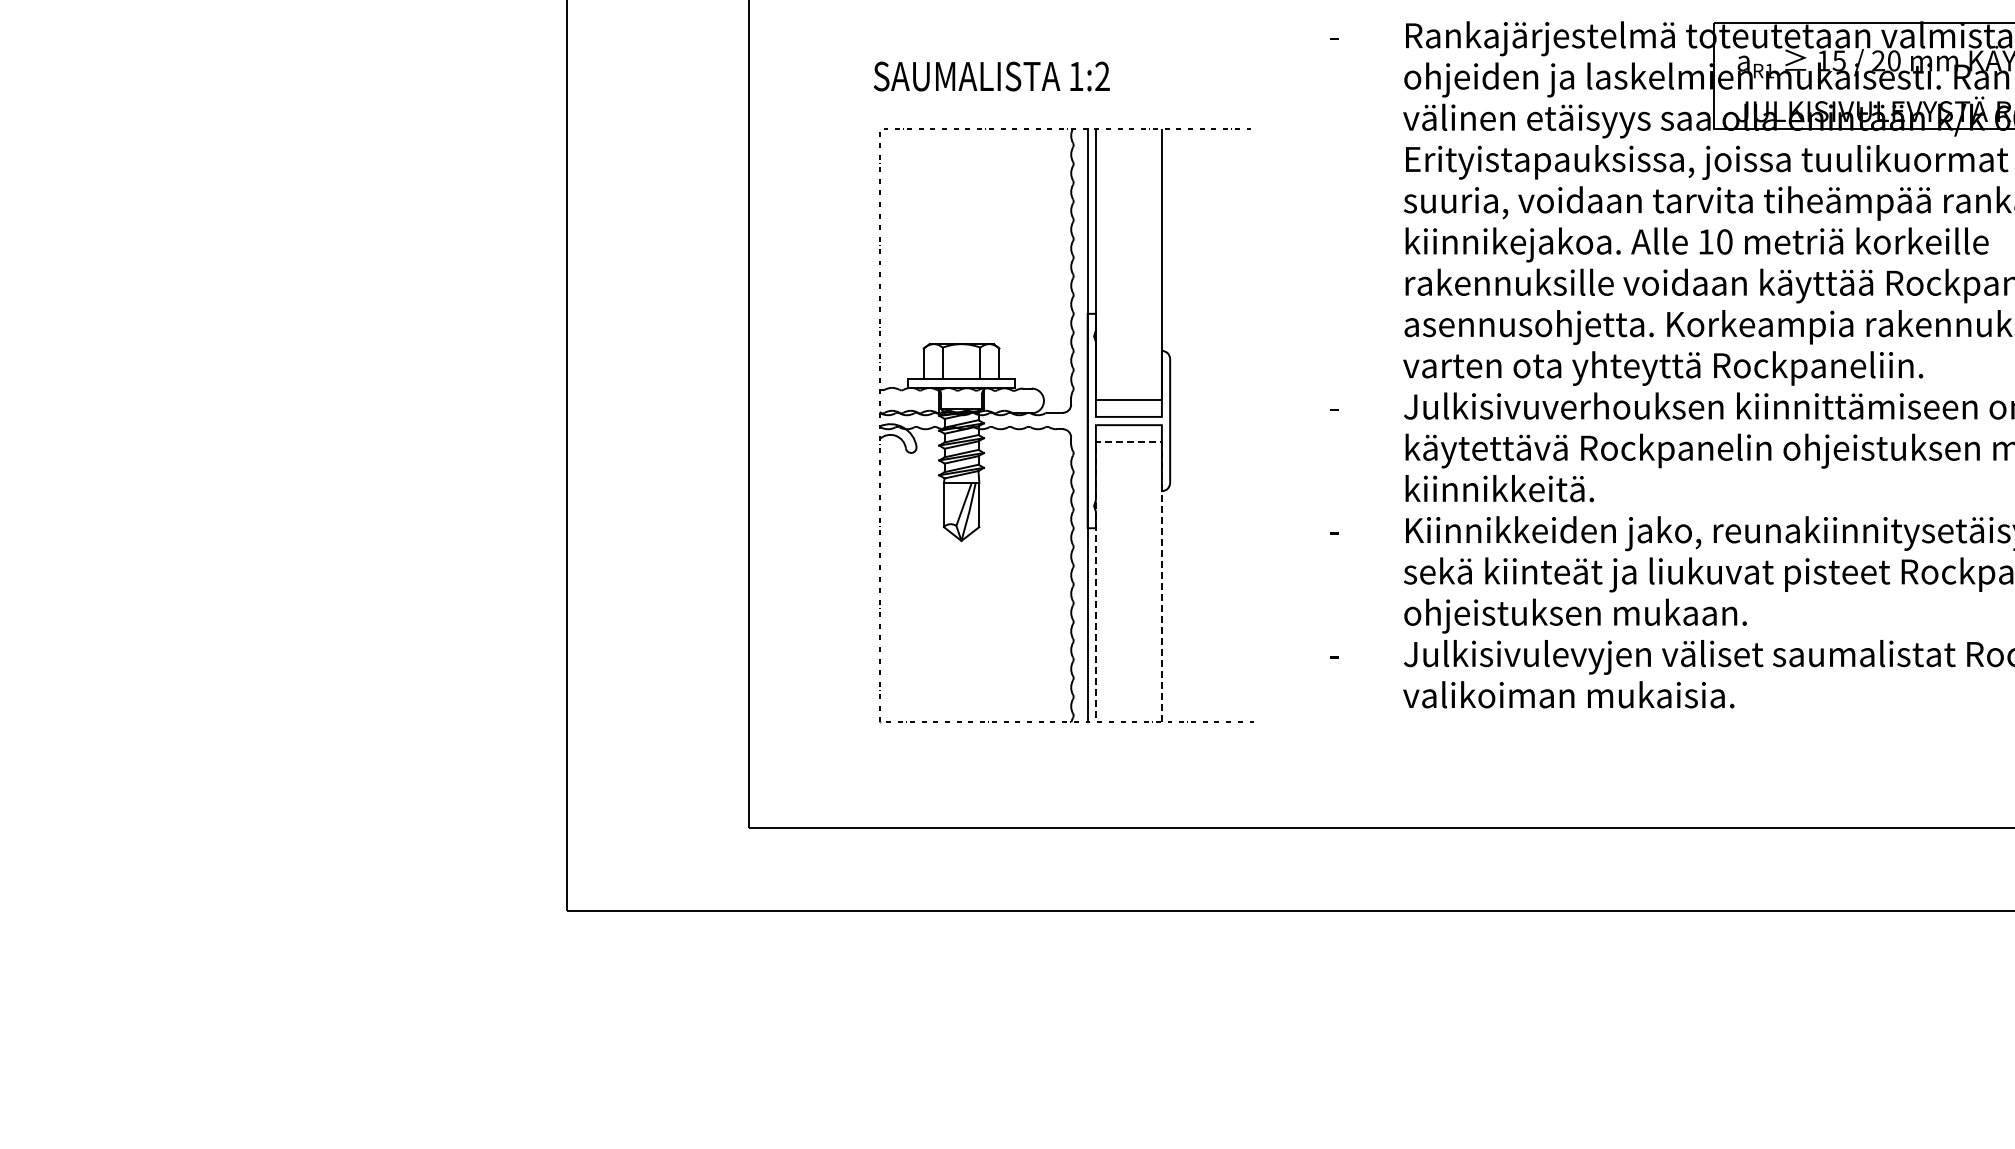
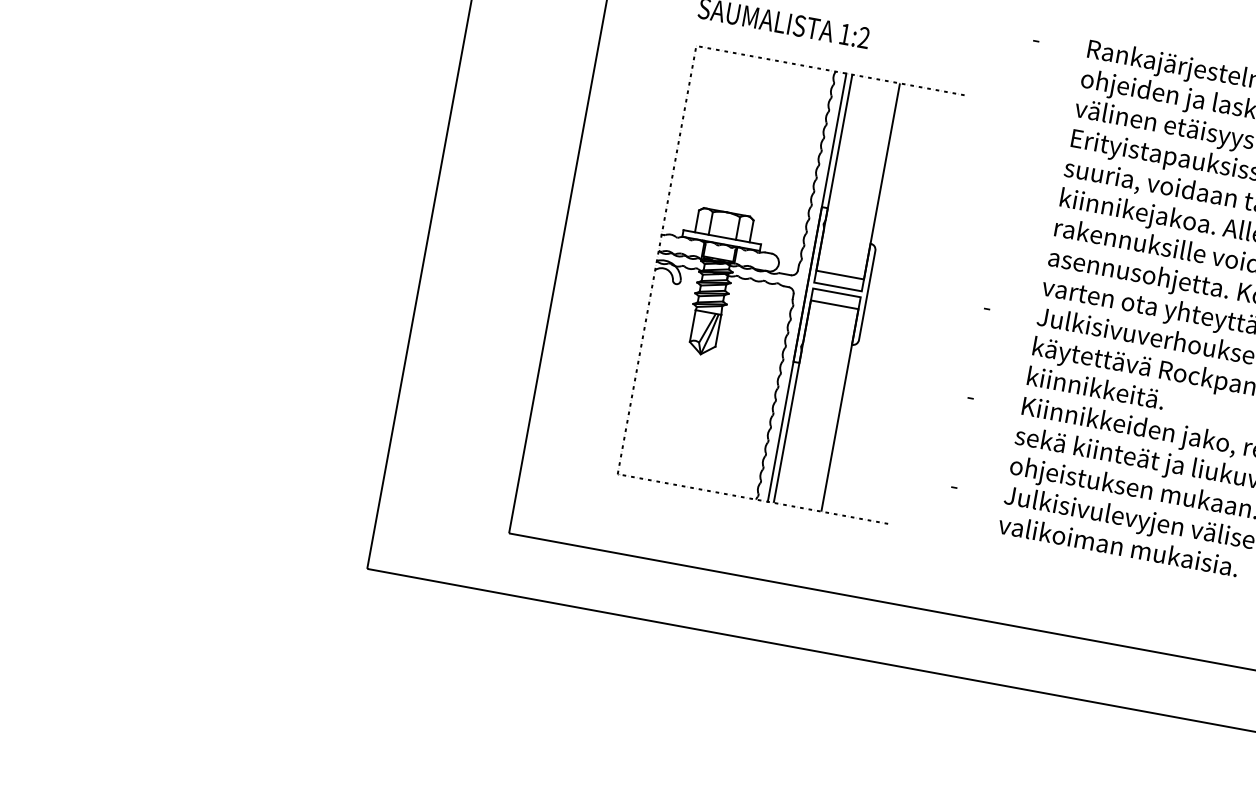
line: (1128, 441) -> (834, 304), dashed -> solid

